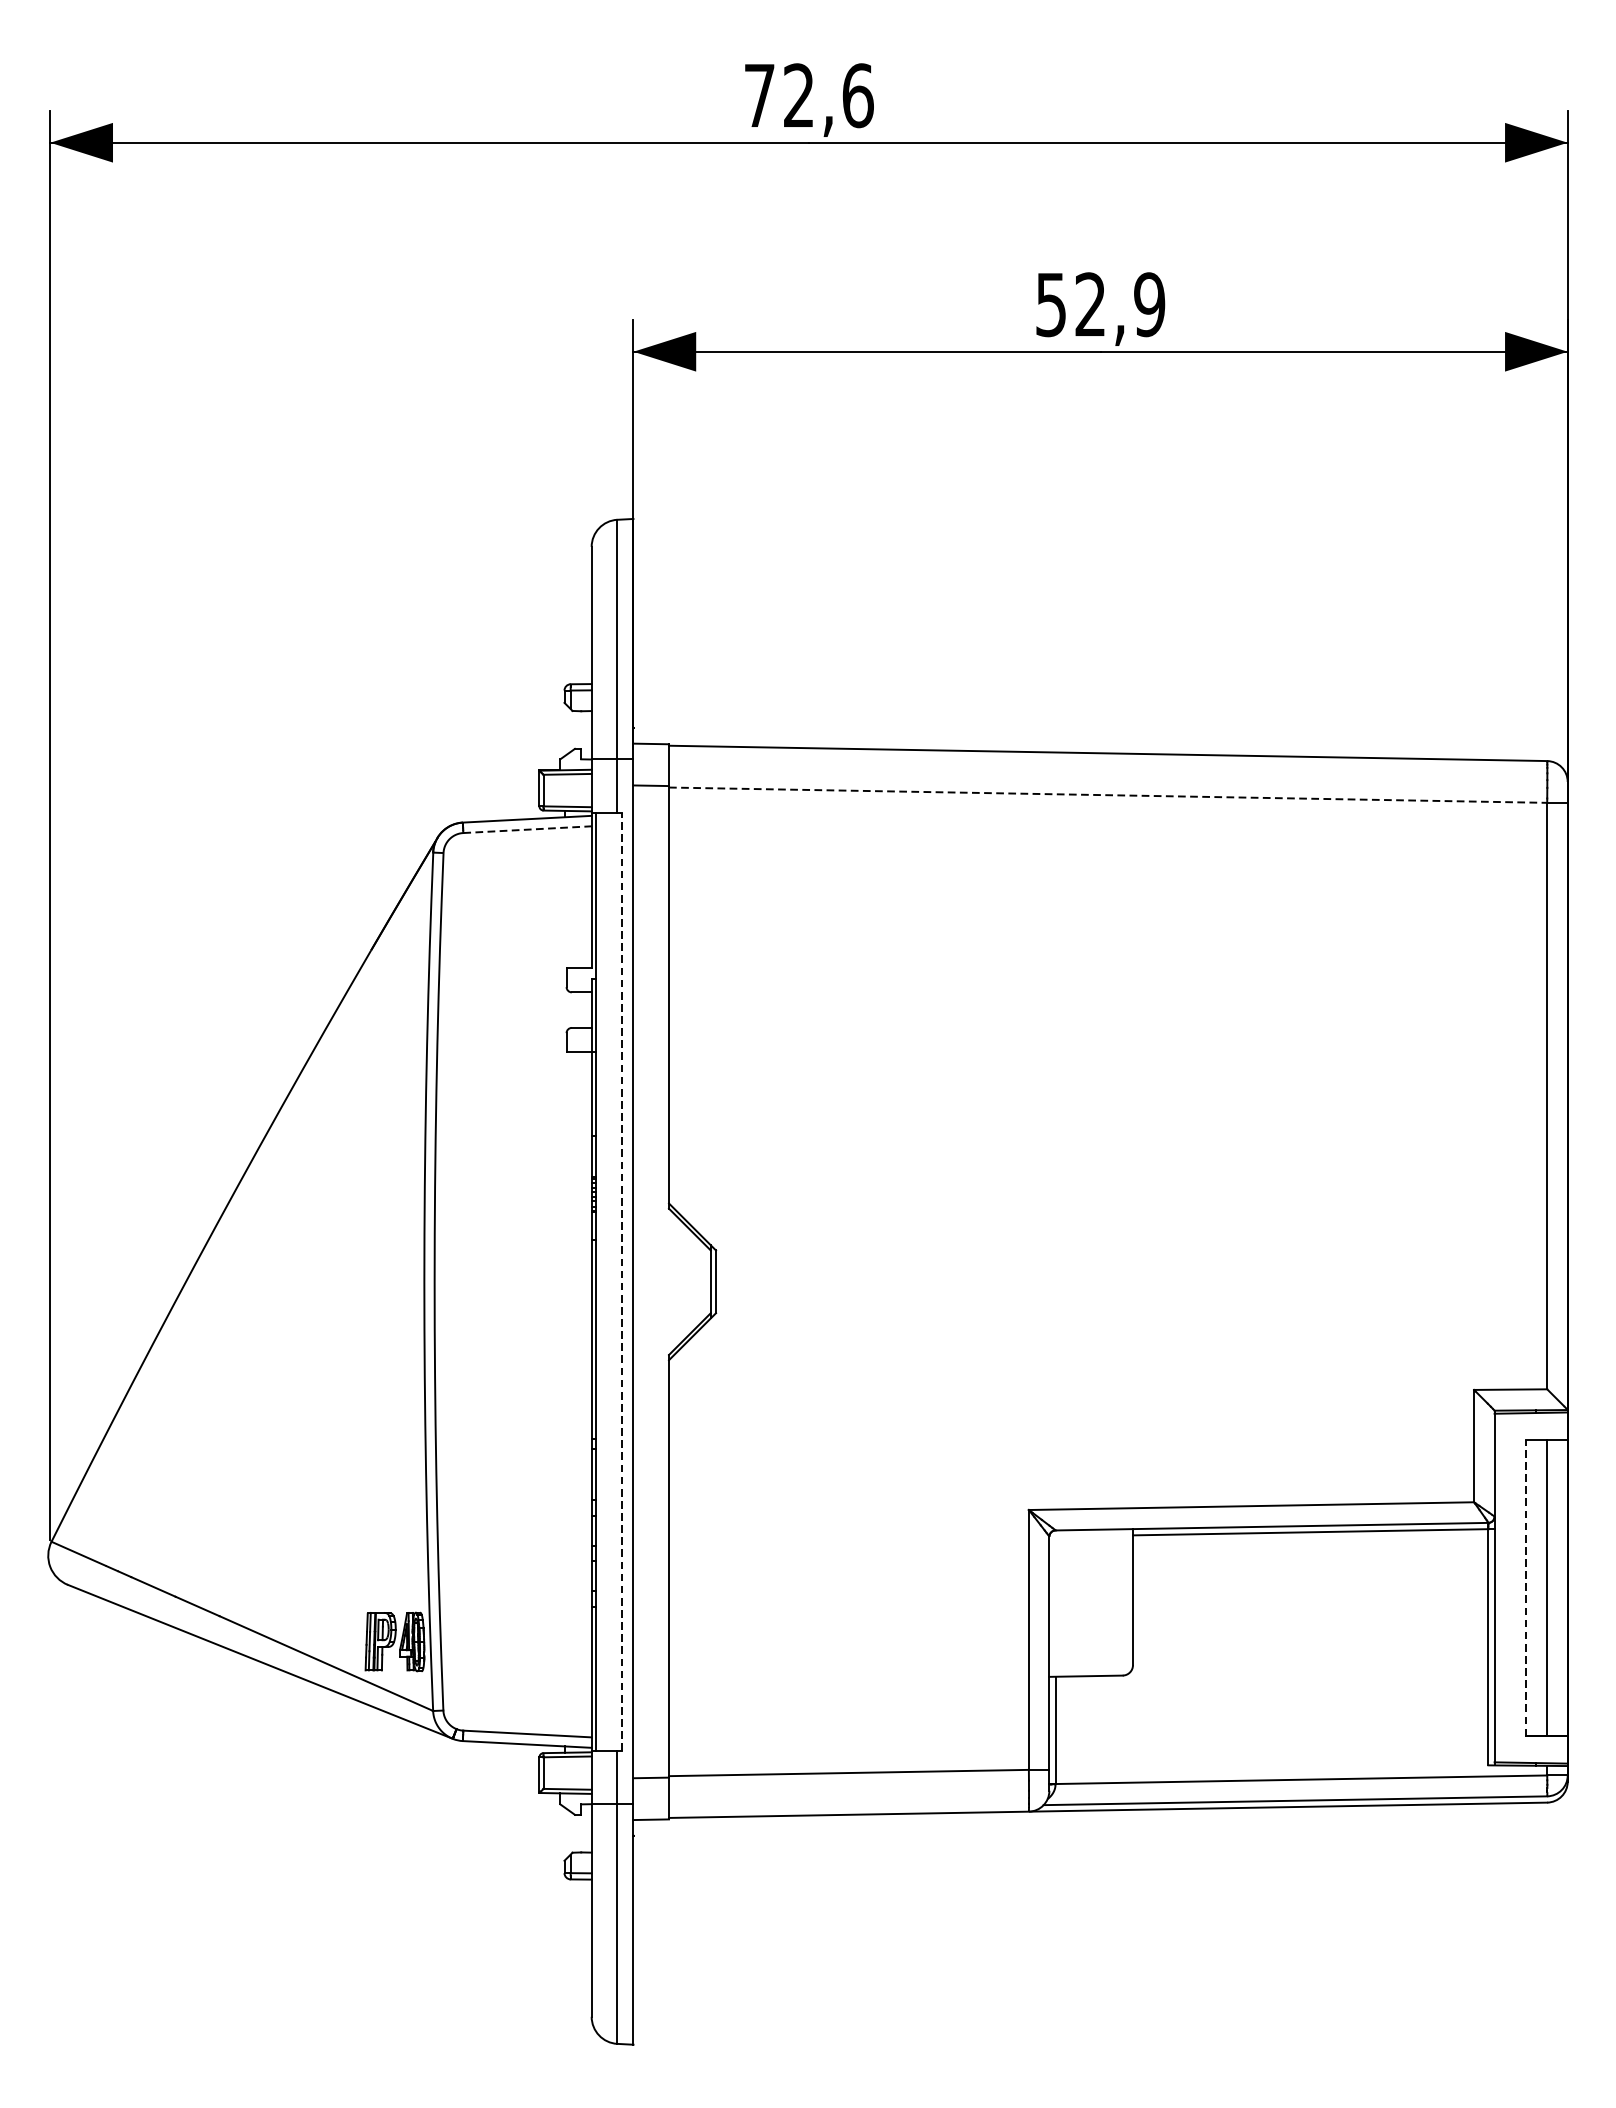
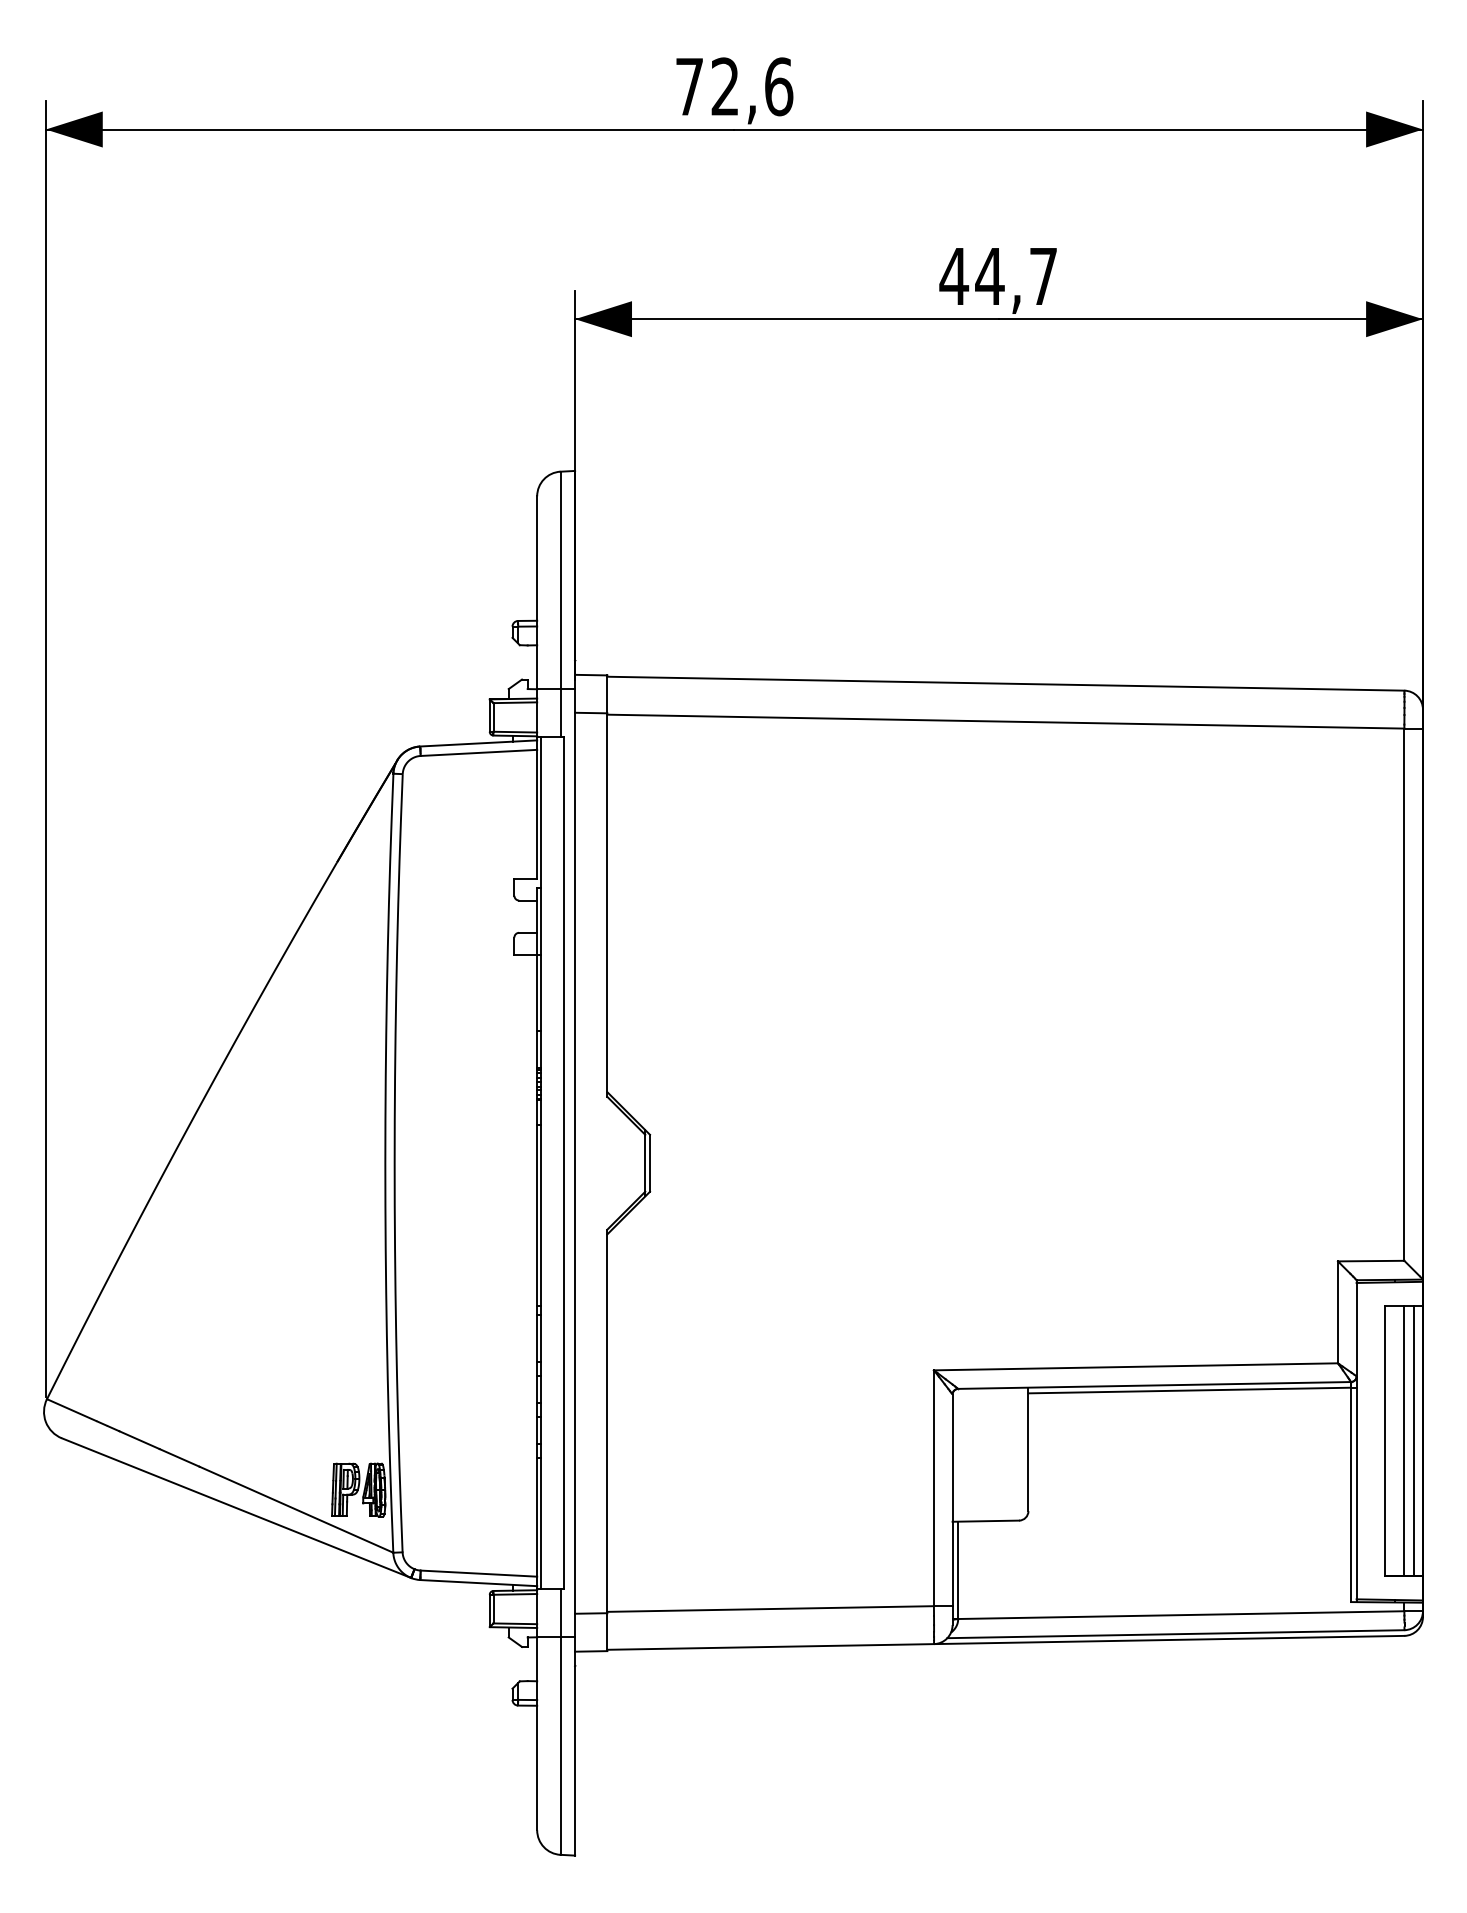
text: (1100, 304) -> (998, 276), 52,9 -> 44,7
line: (1107, 795) -> (1005, 721), dashed -> solid
line: (528, 829) -> (479, 752), dashed -> solid
line: (621, 1282) -> (564, 1163), dashed -> solid
line: (1557, 1587) -> (1413, 1440), added
line: (1526, 1588) -> (1385, 1441), dashed -> solid

